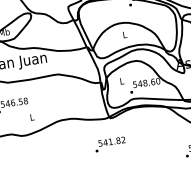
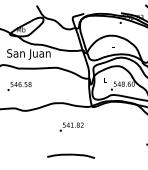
text: (109, 143) -> (71, 126), moved

